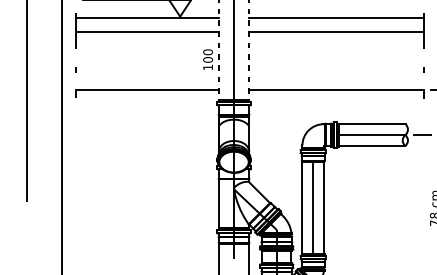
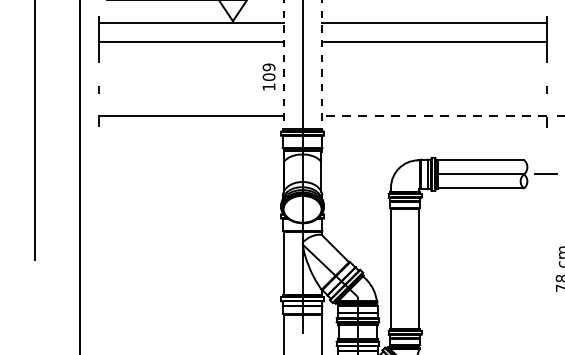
text: (208, 52) -> (269, 67), 100 -> 109
line: (335, 89) -> (433, 115), solid -> dashed
line: (313, 207) -> (405, 267), removed

